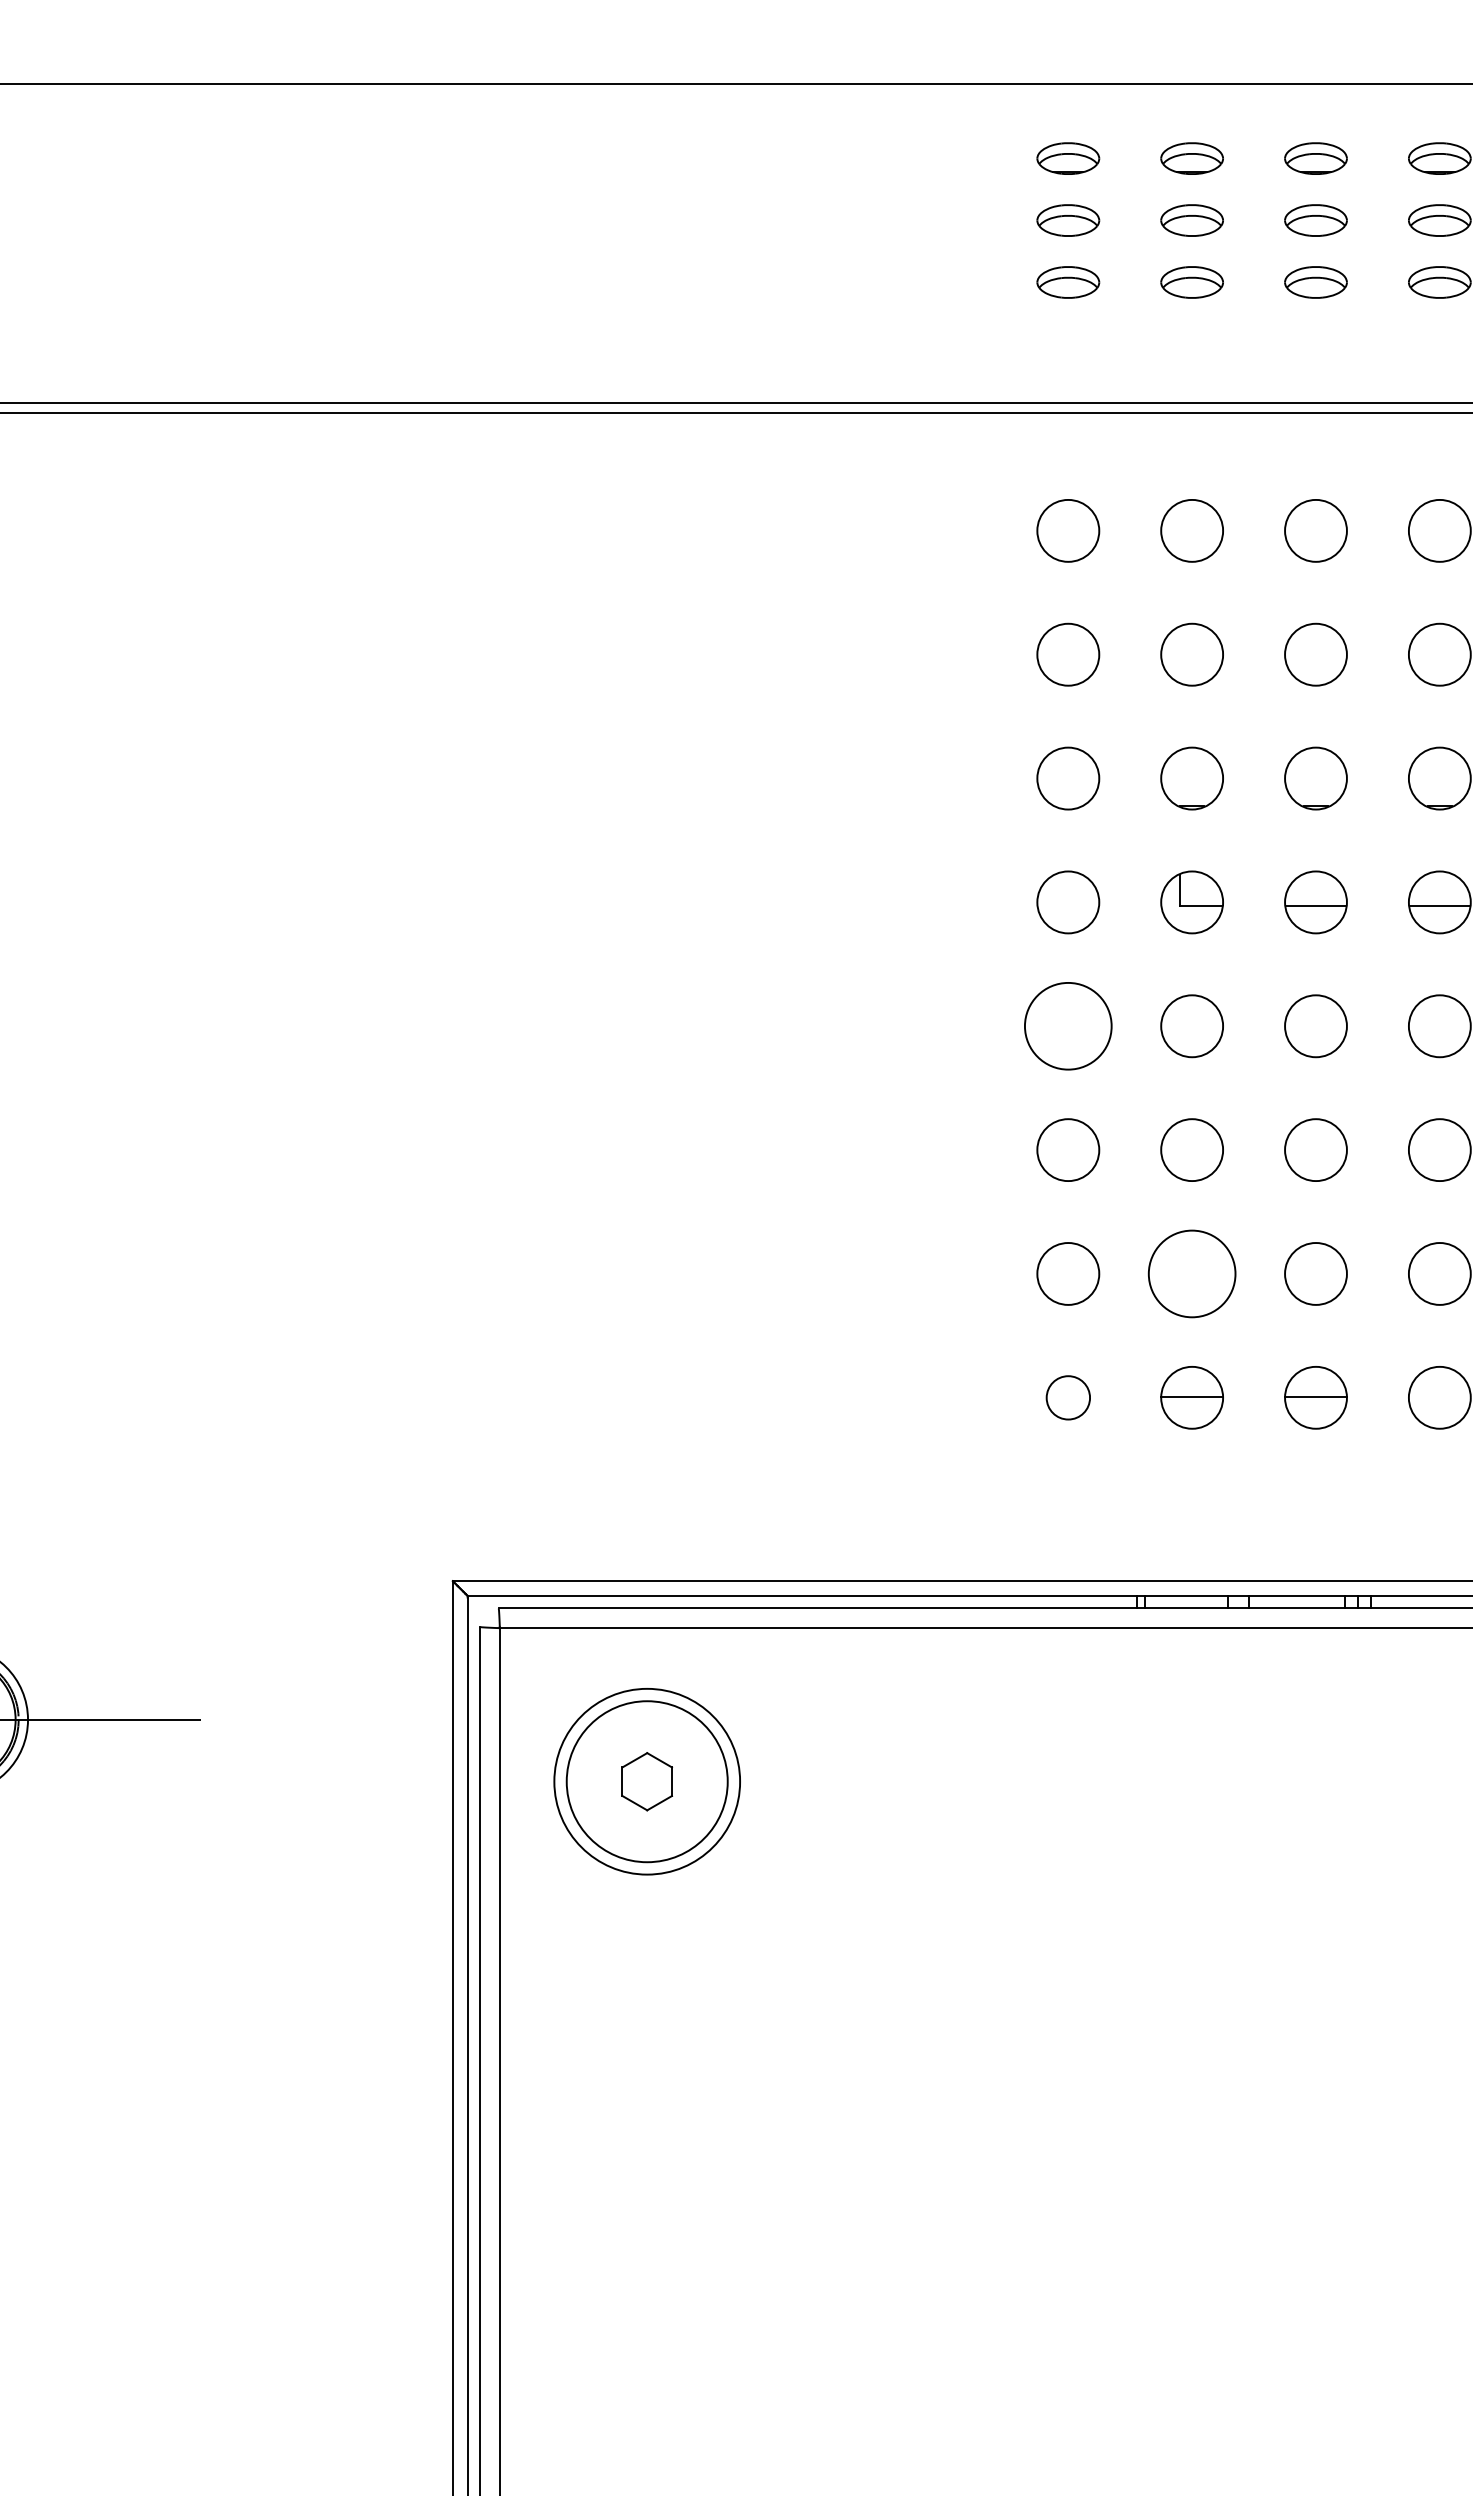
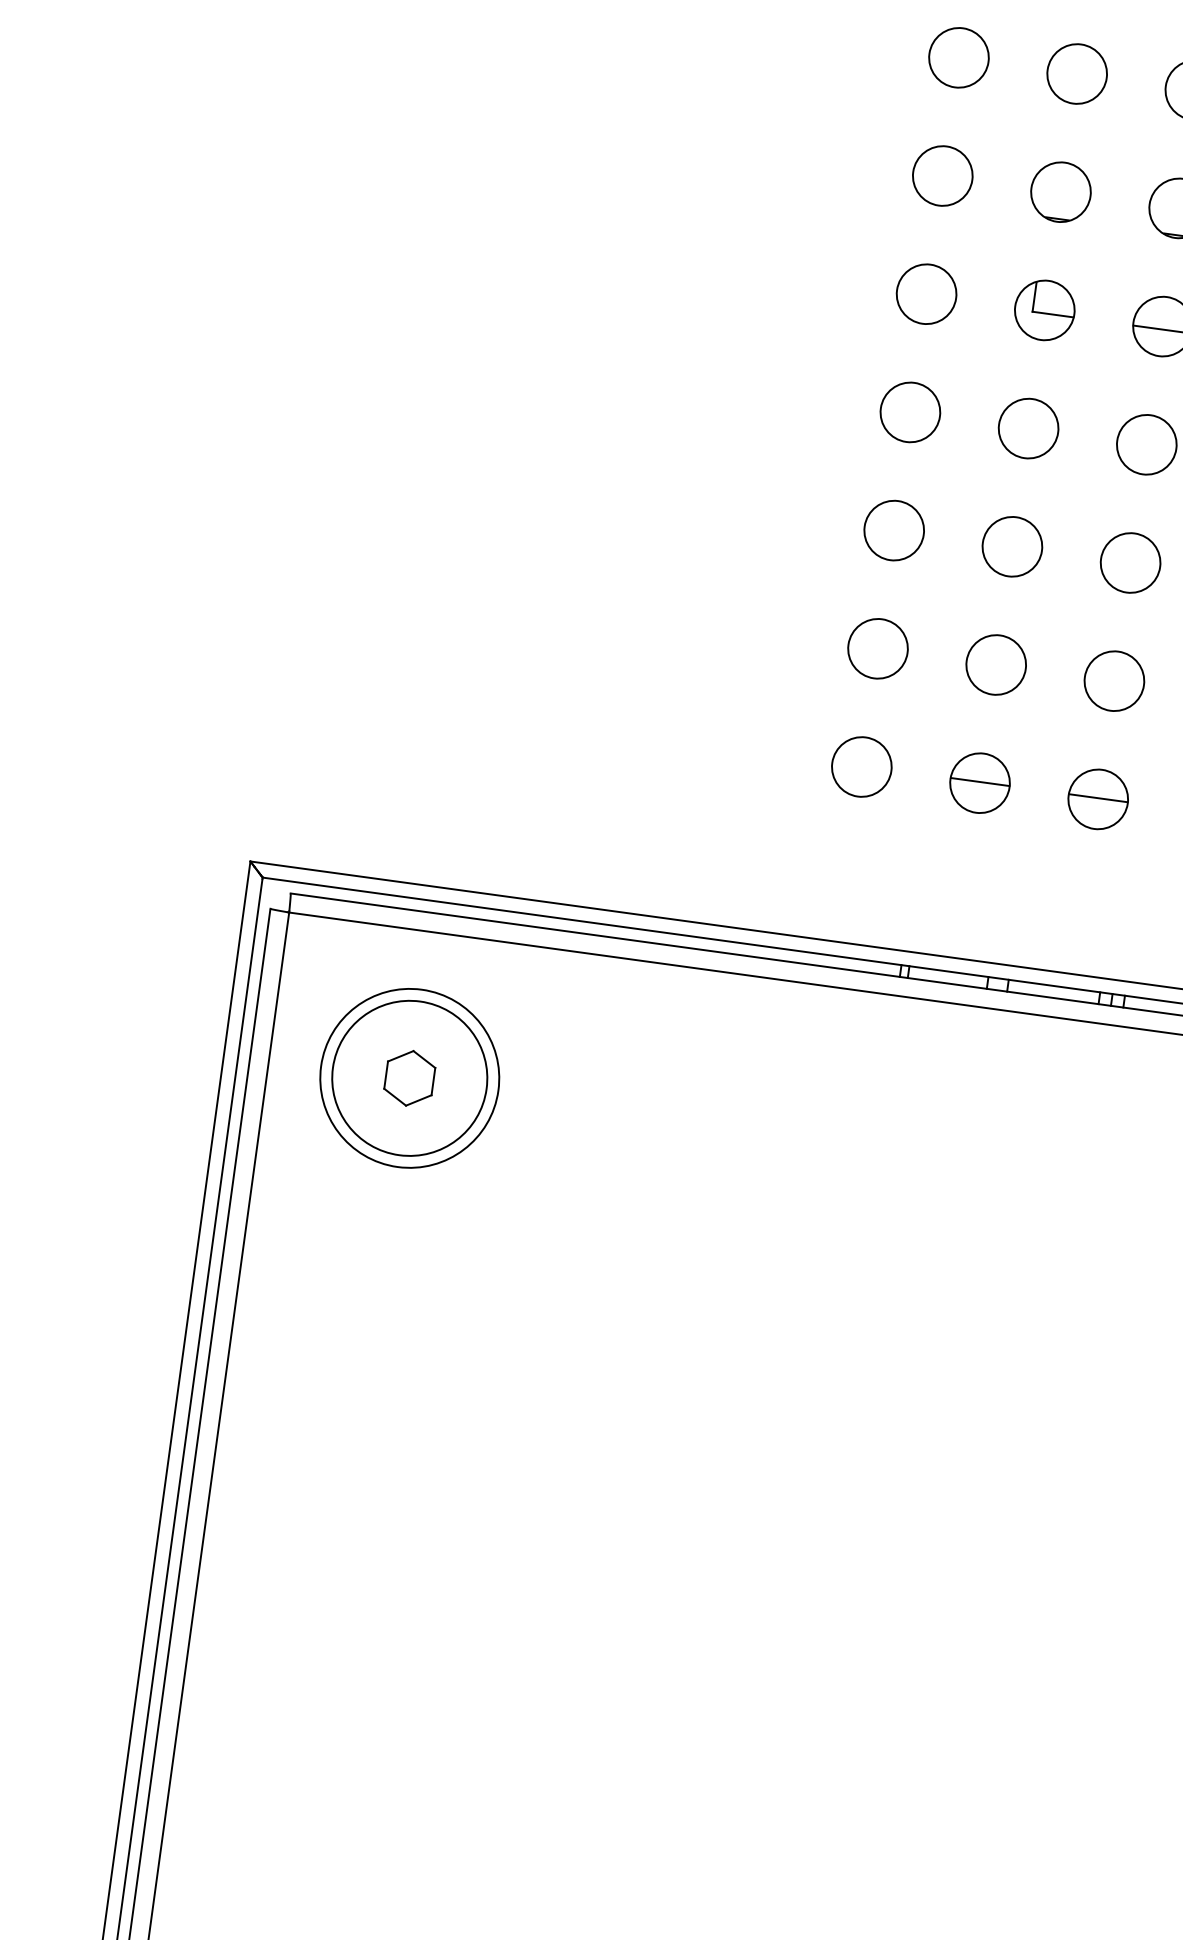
circle: (1068, 1026) -> (910, 412), size x0.71
circle: (1192, 1273) -> (996, 664), size x0.71
circle: (1068, 1397) -> (862, 766), size x1.43

